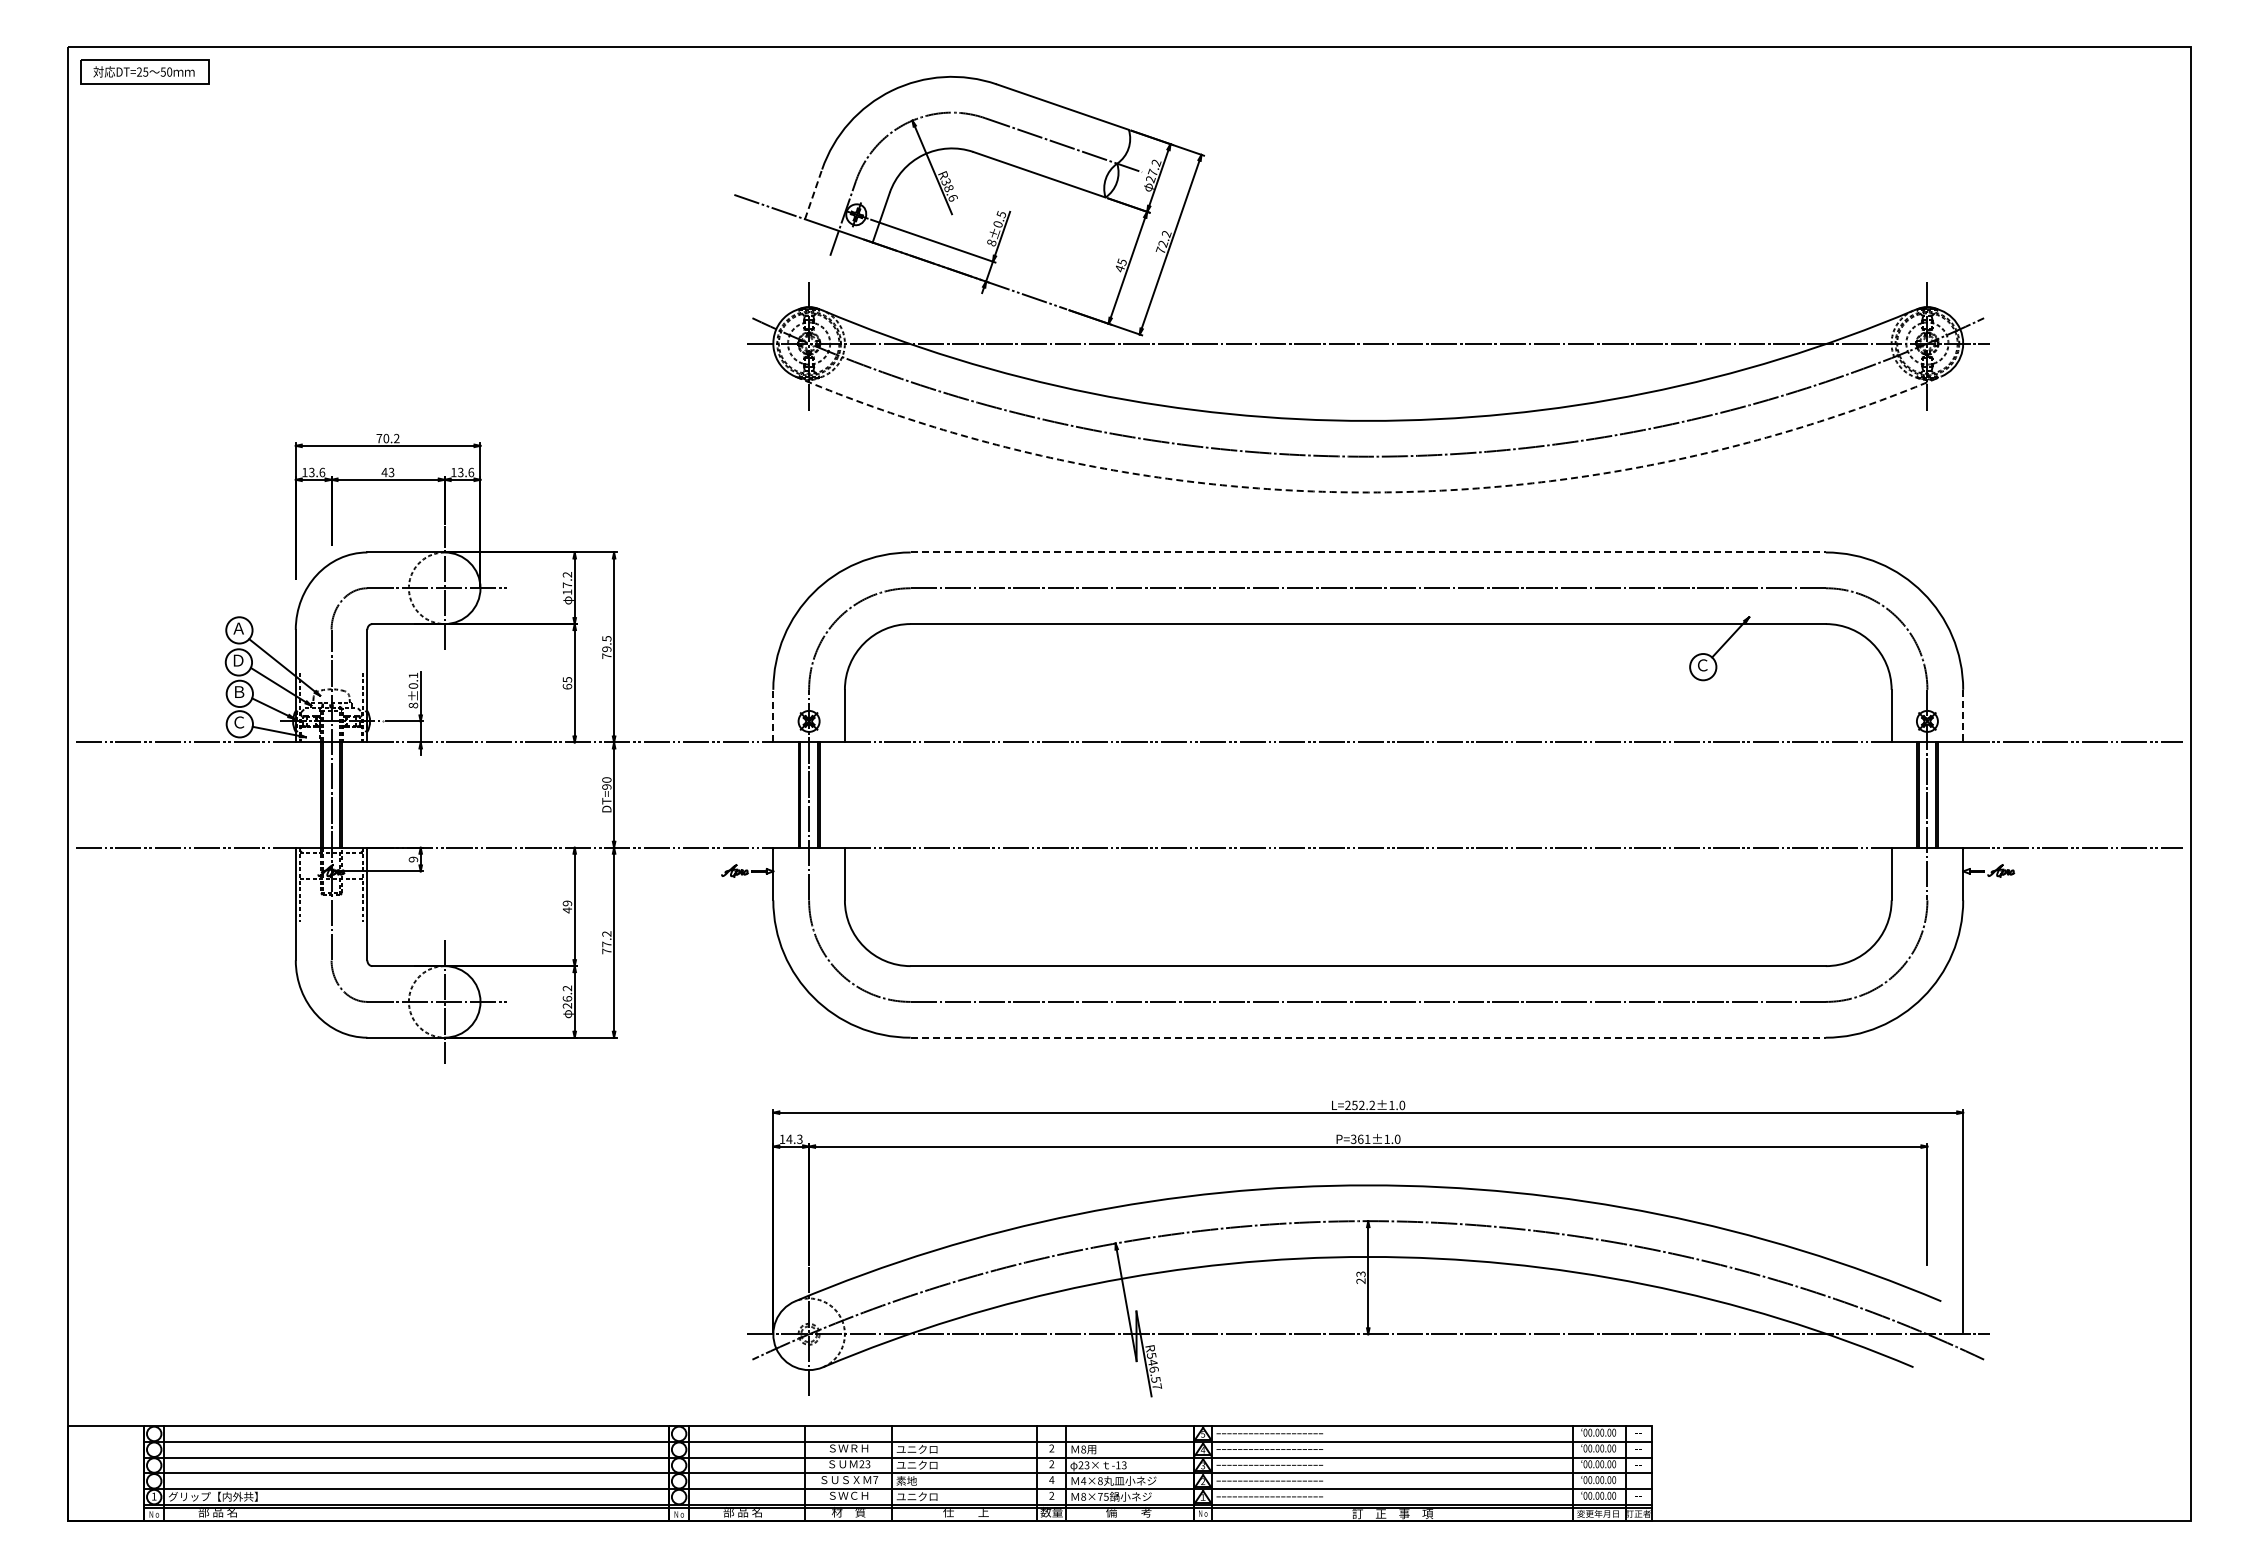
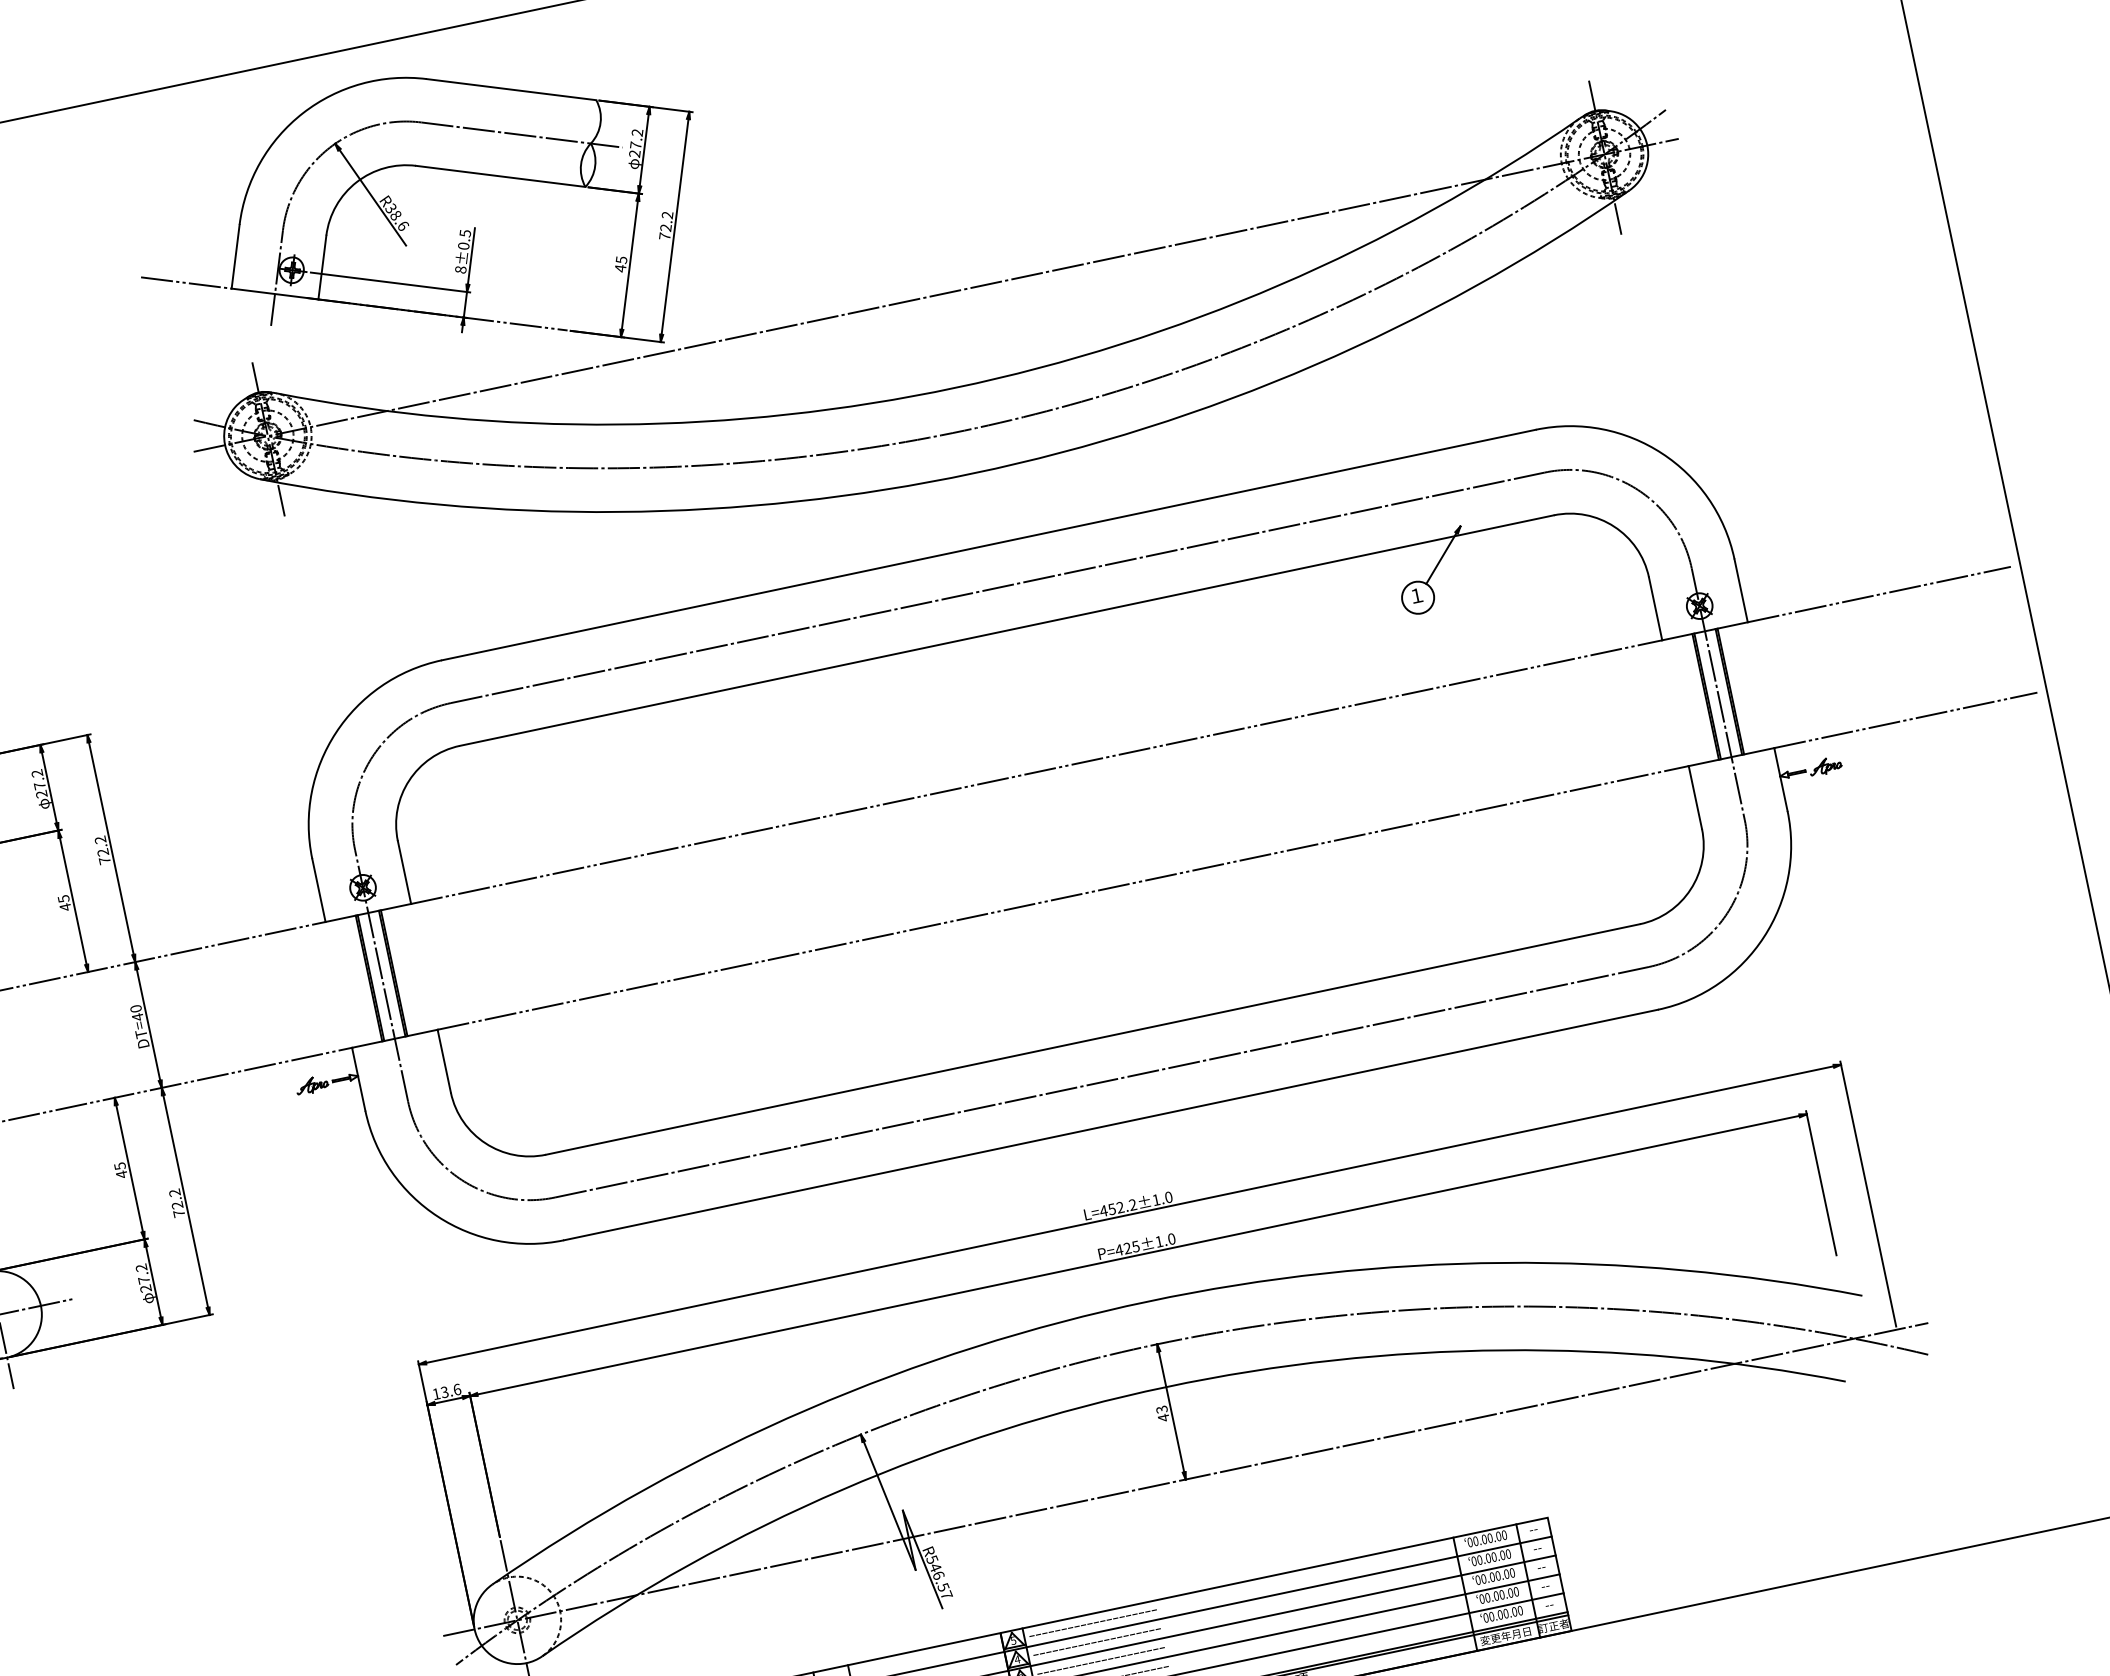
line: (813, 193) -> (235, 255), dashed -> solid
arc: (1368, 492) -> (974, 473), dashed -> solid
line: (1368, 552) -> (989, 545), dashed -> solid
text: (566, 592) -> (40, 794), 17.2 -> 27.2
text: (606, 644) -> (101, 846), 79.5 -> 72.2
text: (1702, 665) -> (1416, 595), Ｃ -> １
text: (567, 686) -> (65, 906), 65 -> 45
line: (773, 715) -> (318, 889), dashed -> solid
line: (1963, 716) -> (1741, 591), dashed -> solid
text: (606, 787) -> (137, 1017), DT=90 -> DT=40
text: (566, 903) -> (118, 1166), 49 -> 45
text: (606, 944) -> (177, 1205), 77.2 -> 72.2
text: (567, 998) -> (144, 1279), 26.2 -> 27.2
line: (1368, 1037) -> (1111, 1124), dashed -> solid
text: (1347, 1104) -> (1103, 1210), L=252.2±1.0 -> L=452.2±1.0
text: (794, 1139) -> (450, 1391), 14.3 -> 13.6
text: (1360, 1139) -> (1127, 1248), P=361±1.0 -> P=425±1.0
text: (1360, 1281) -> (1163, 1418), 23 -> 43

